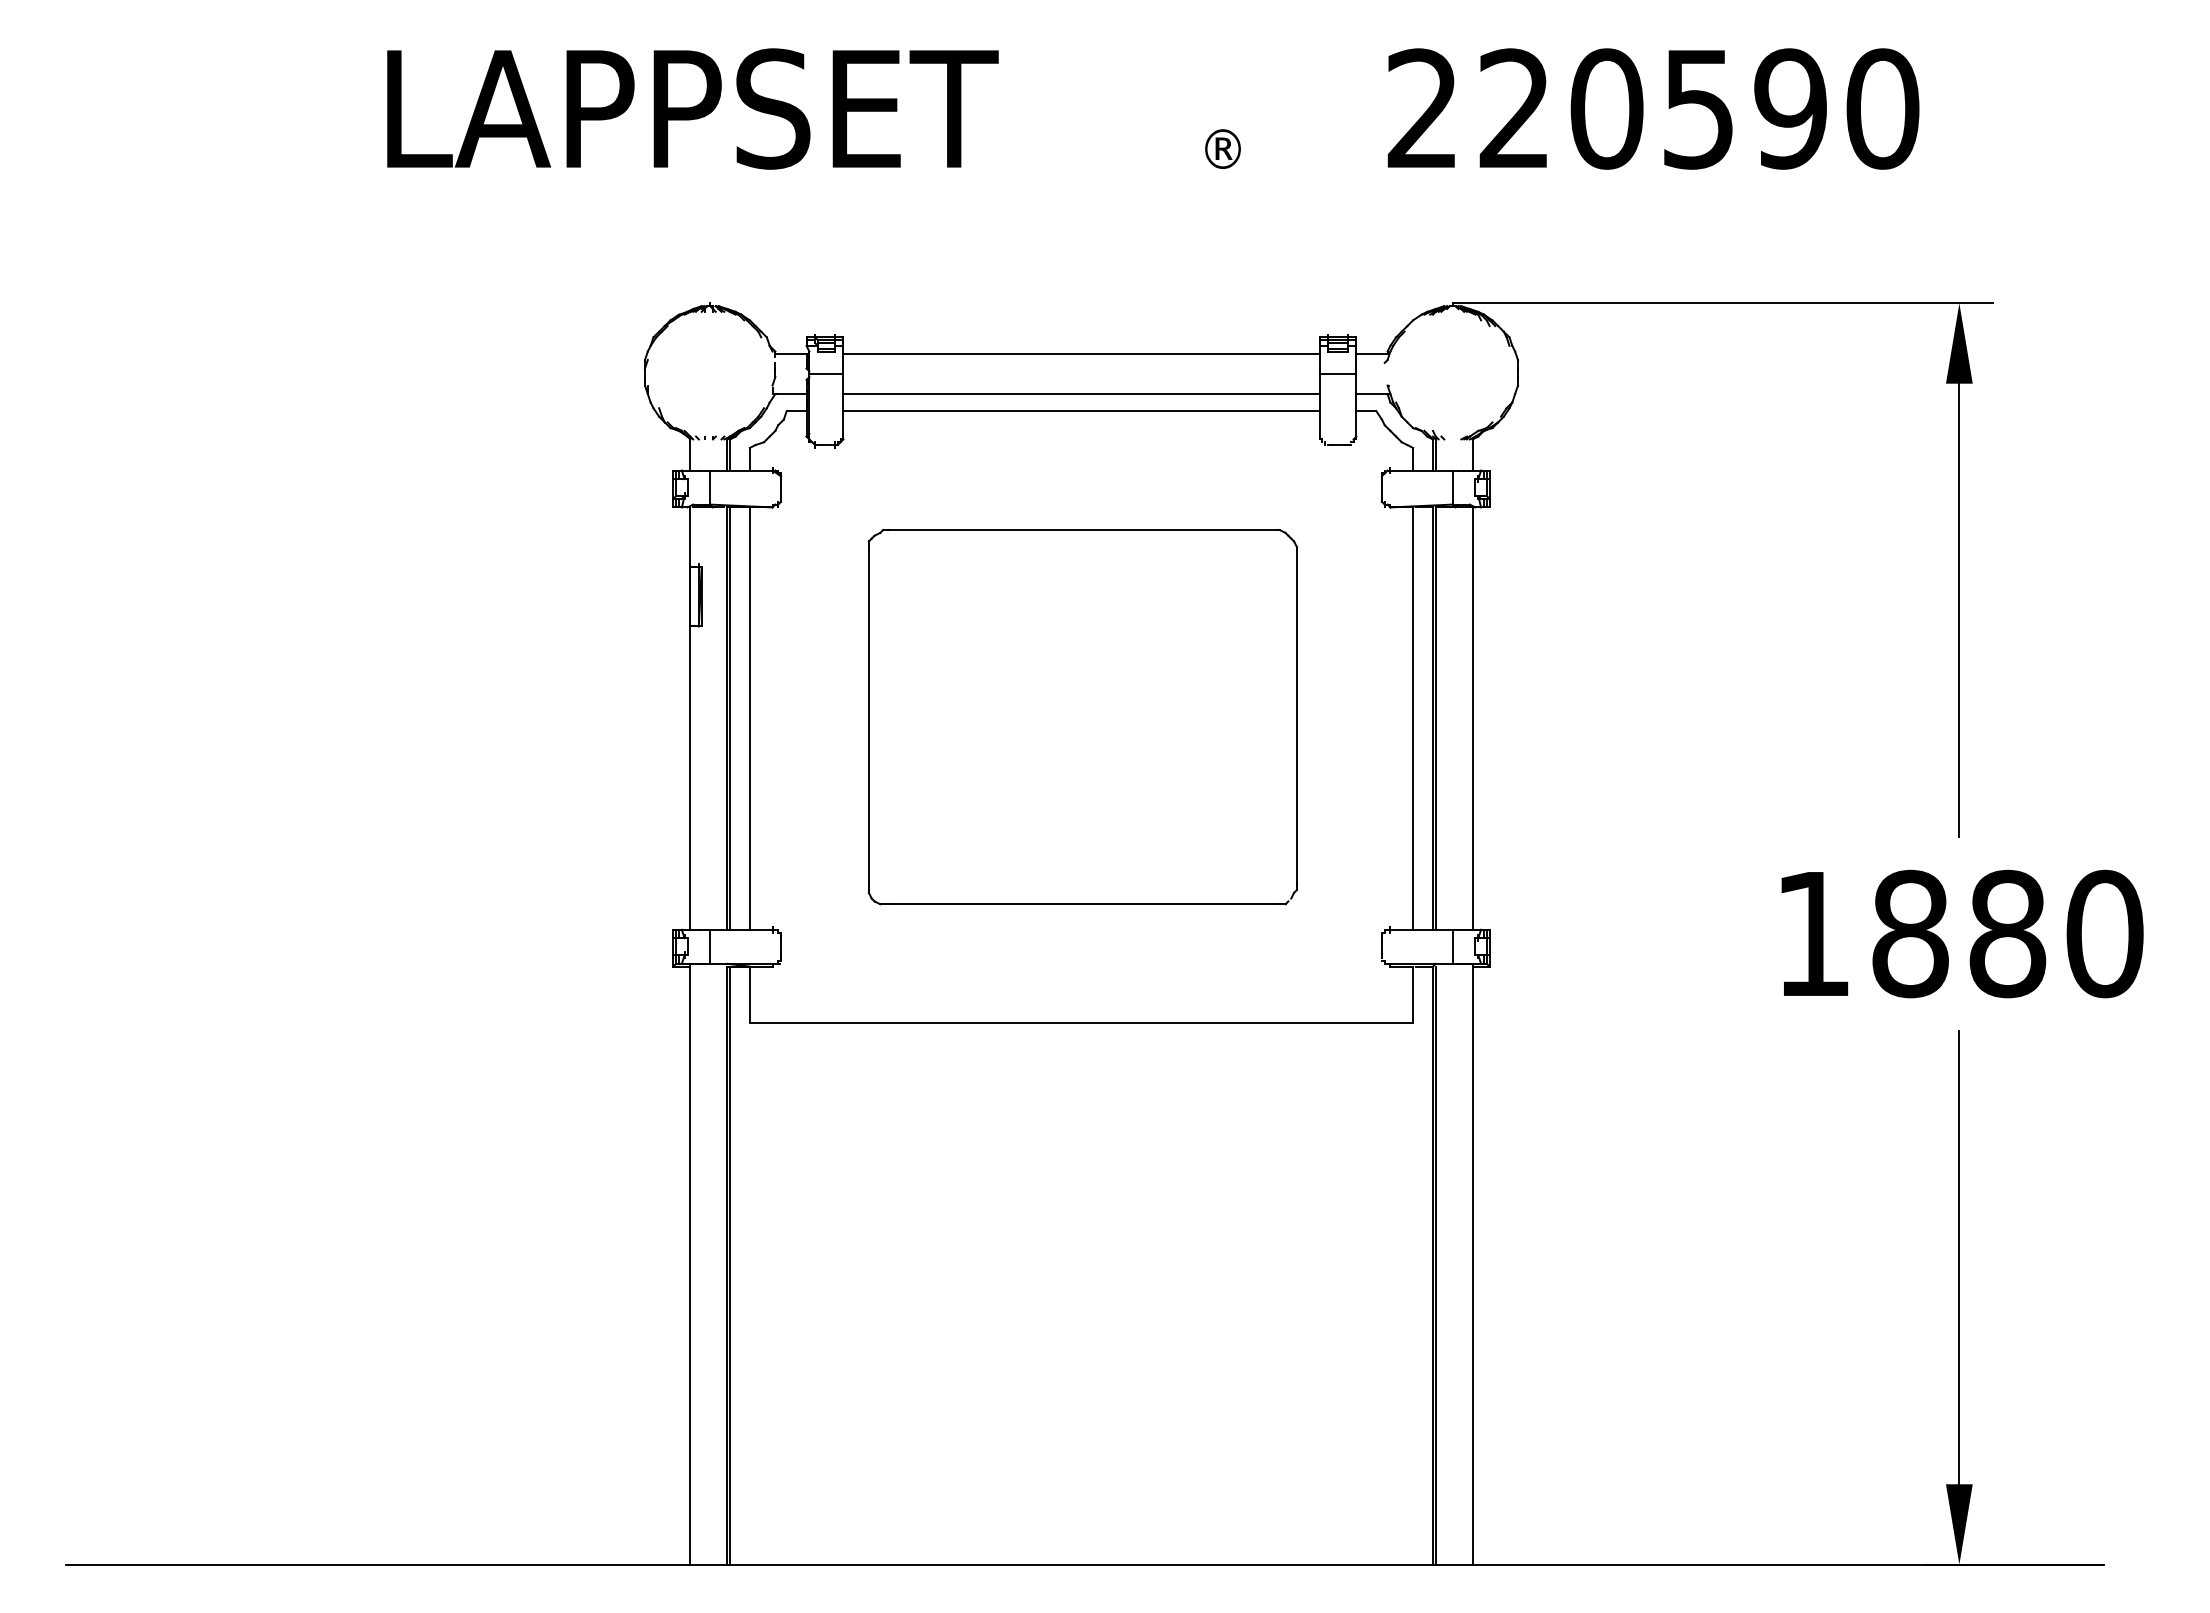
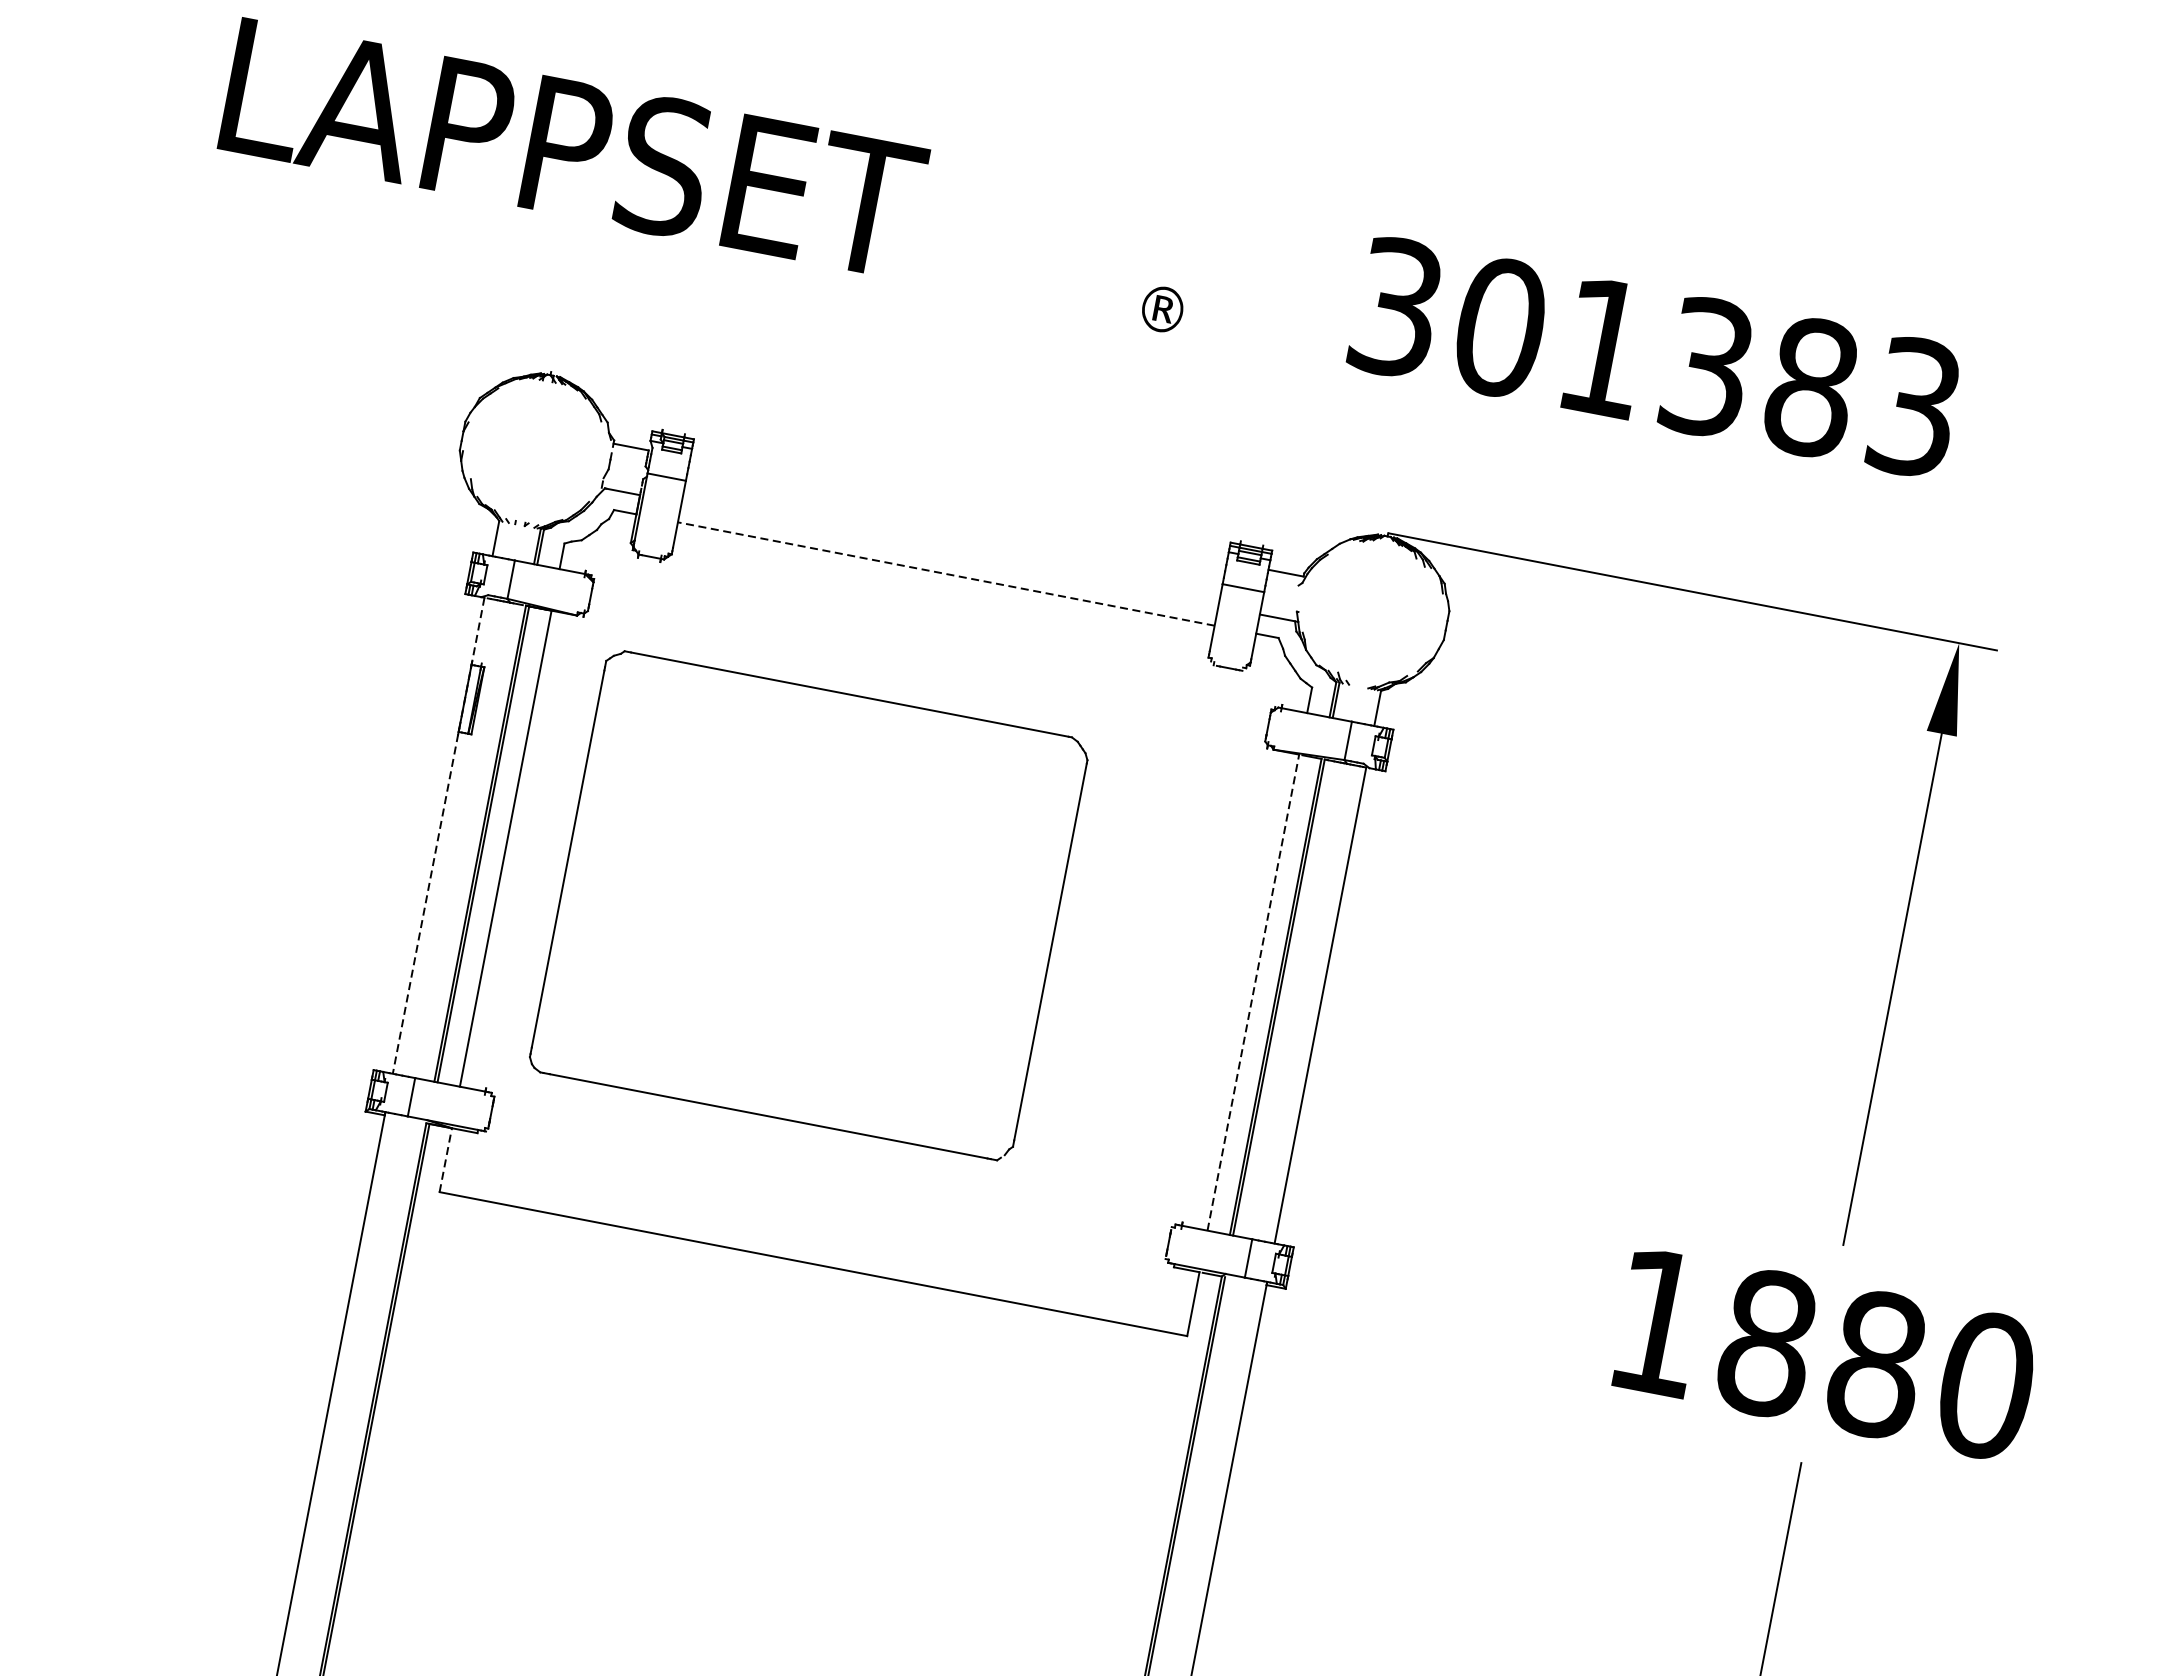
text: (1653, 108) -> (1656, 357), 220590 -> 301383
line: (1081, 354) -> (958, 510), removed
line: (1081, 394) -> (949, 555), removed
line: (1080, 411) -> (945, 574), solid -> dashed
line: (1413, 718) -> (1253, 992), solid -> dashed
line: (690, 719) -> (438, 836), solid -> dashed
part: (1082, 903) -> (768, 1115), moved
line: (749, 994) -> (445, 1159), solid -> dashed

